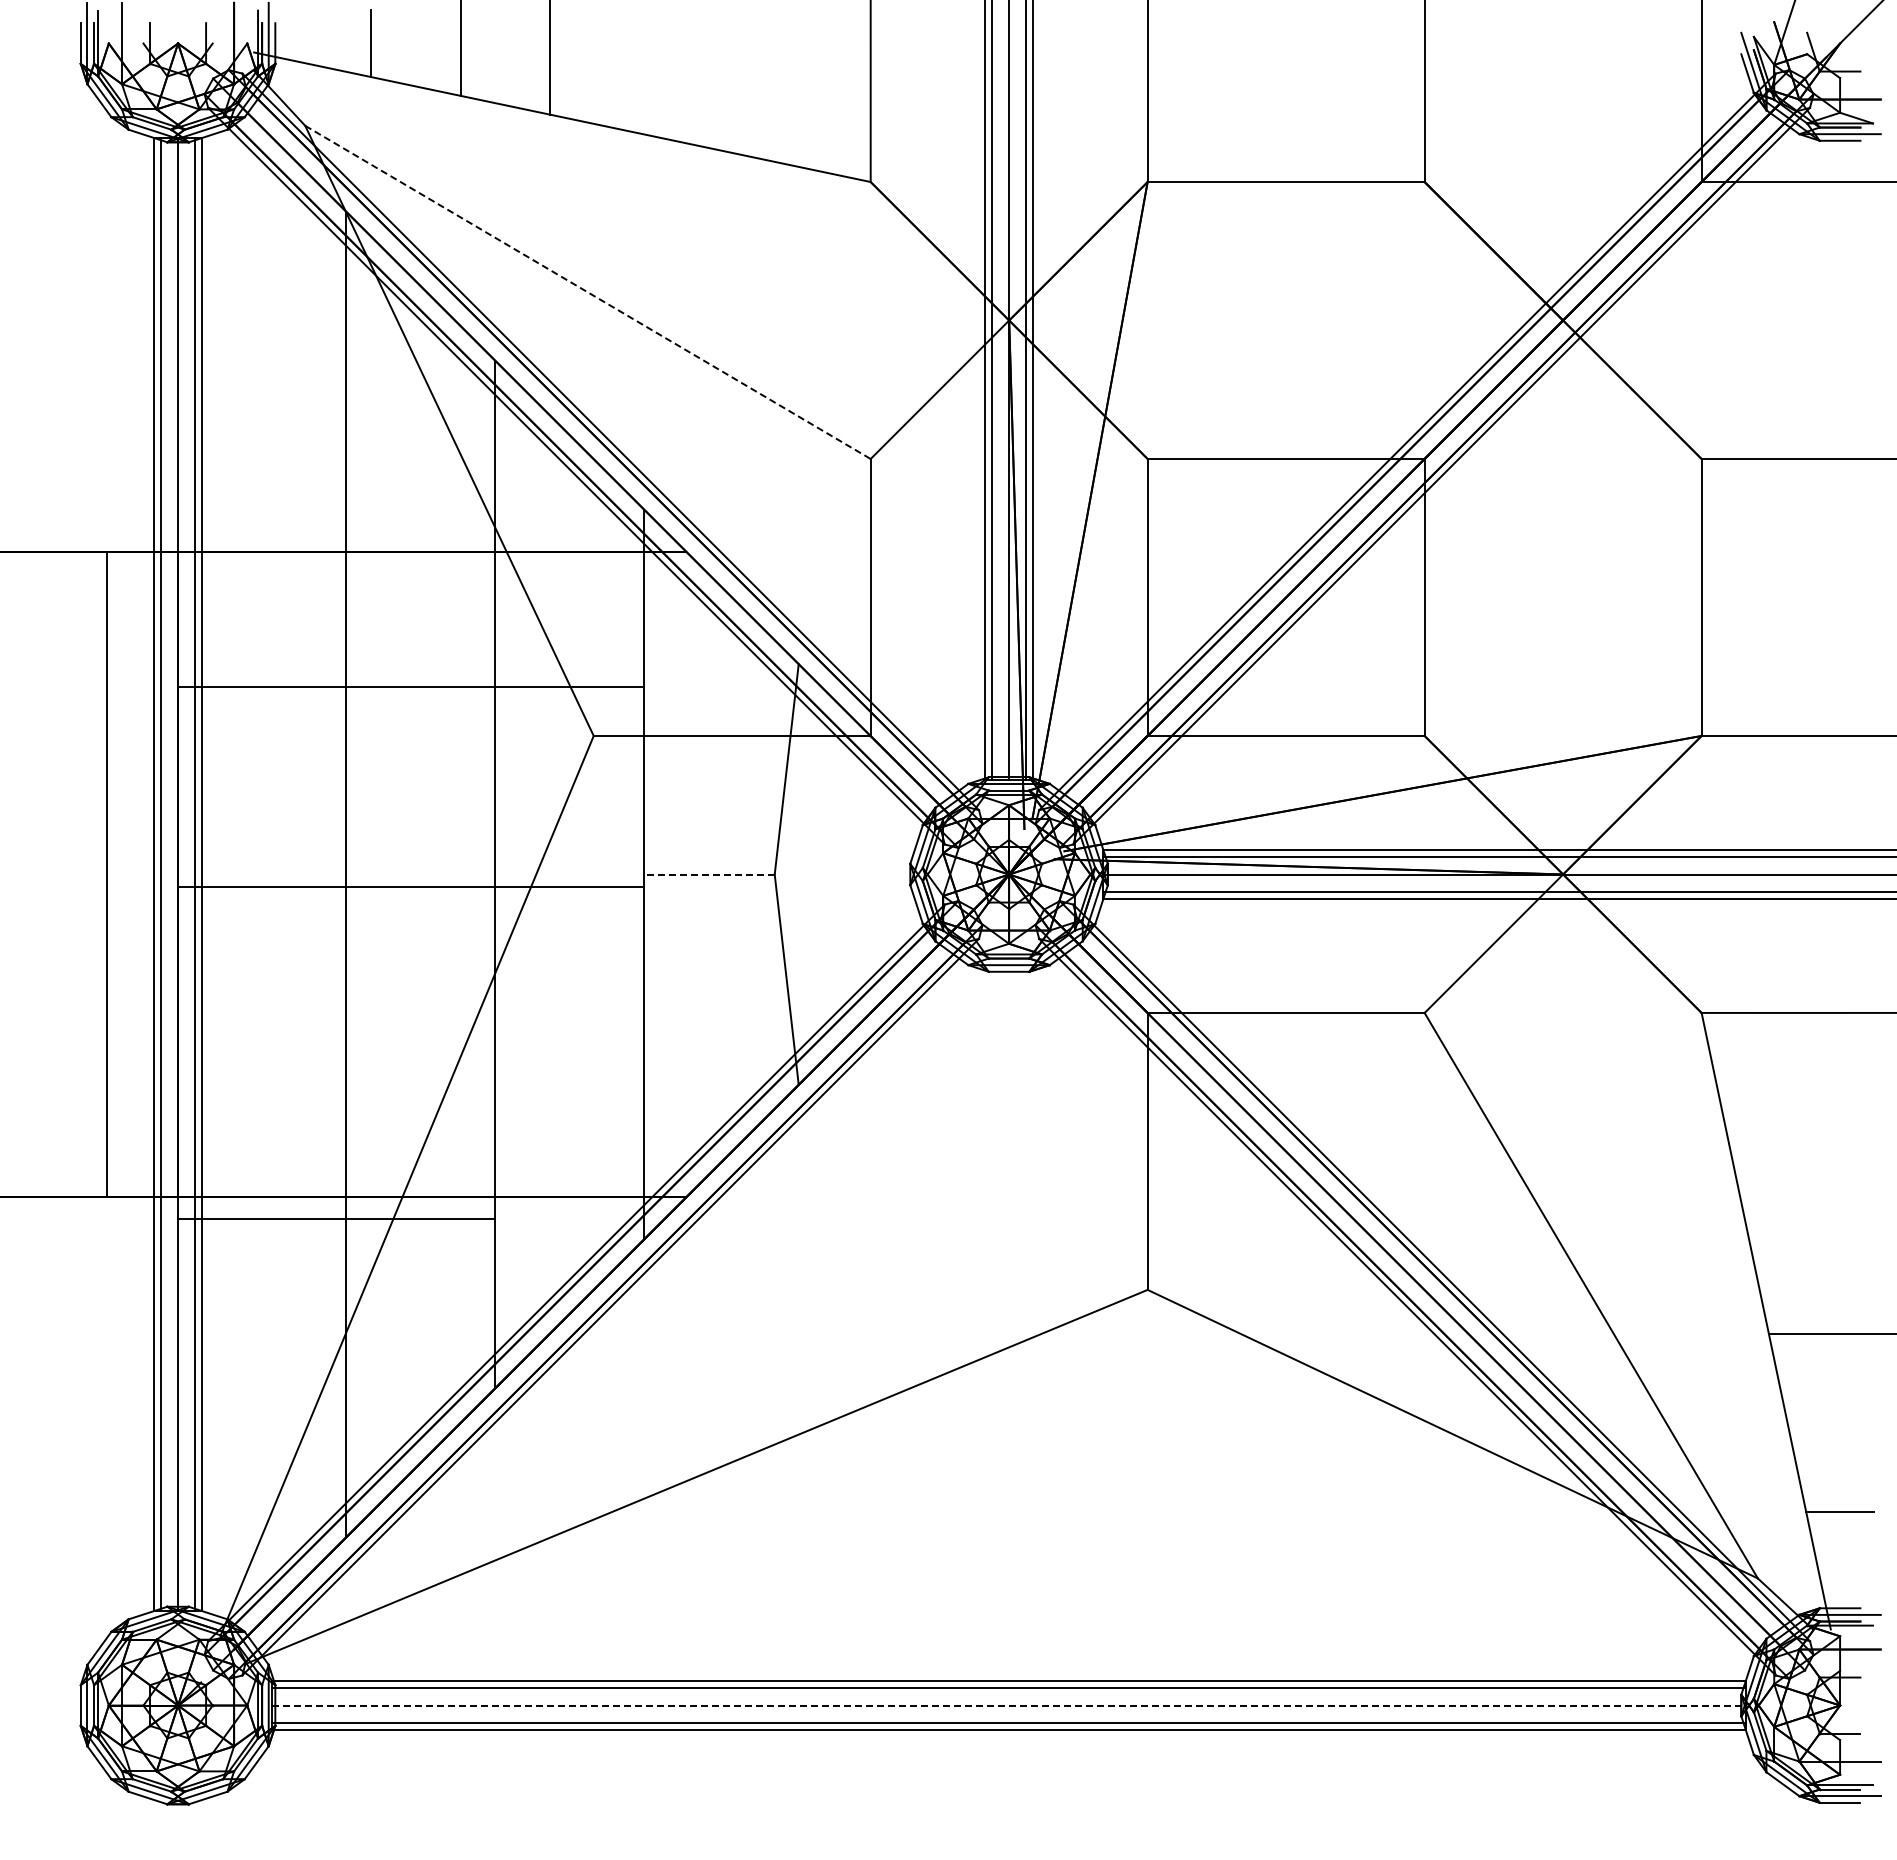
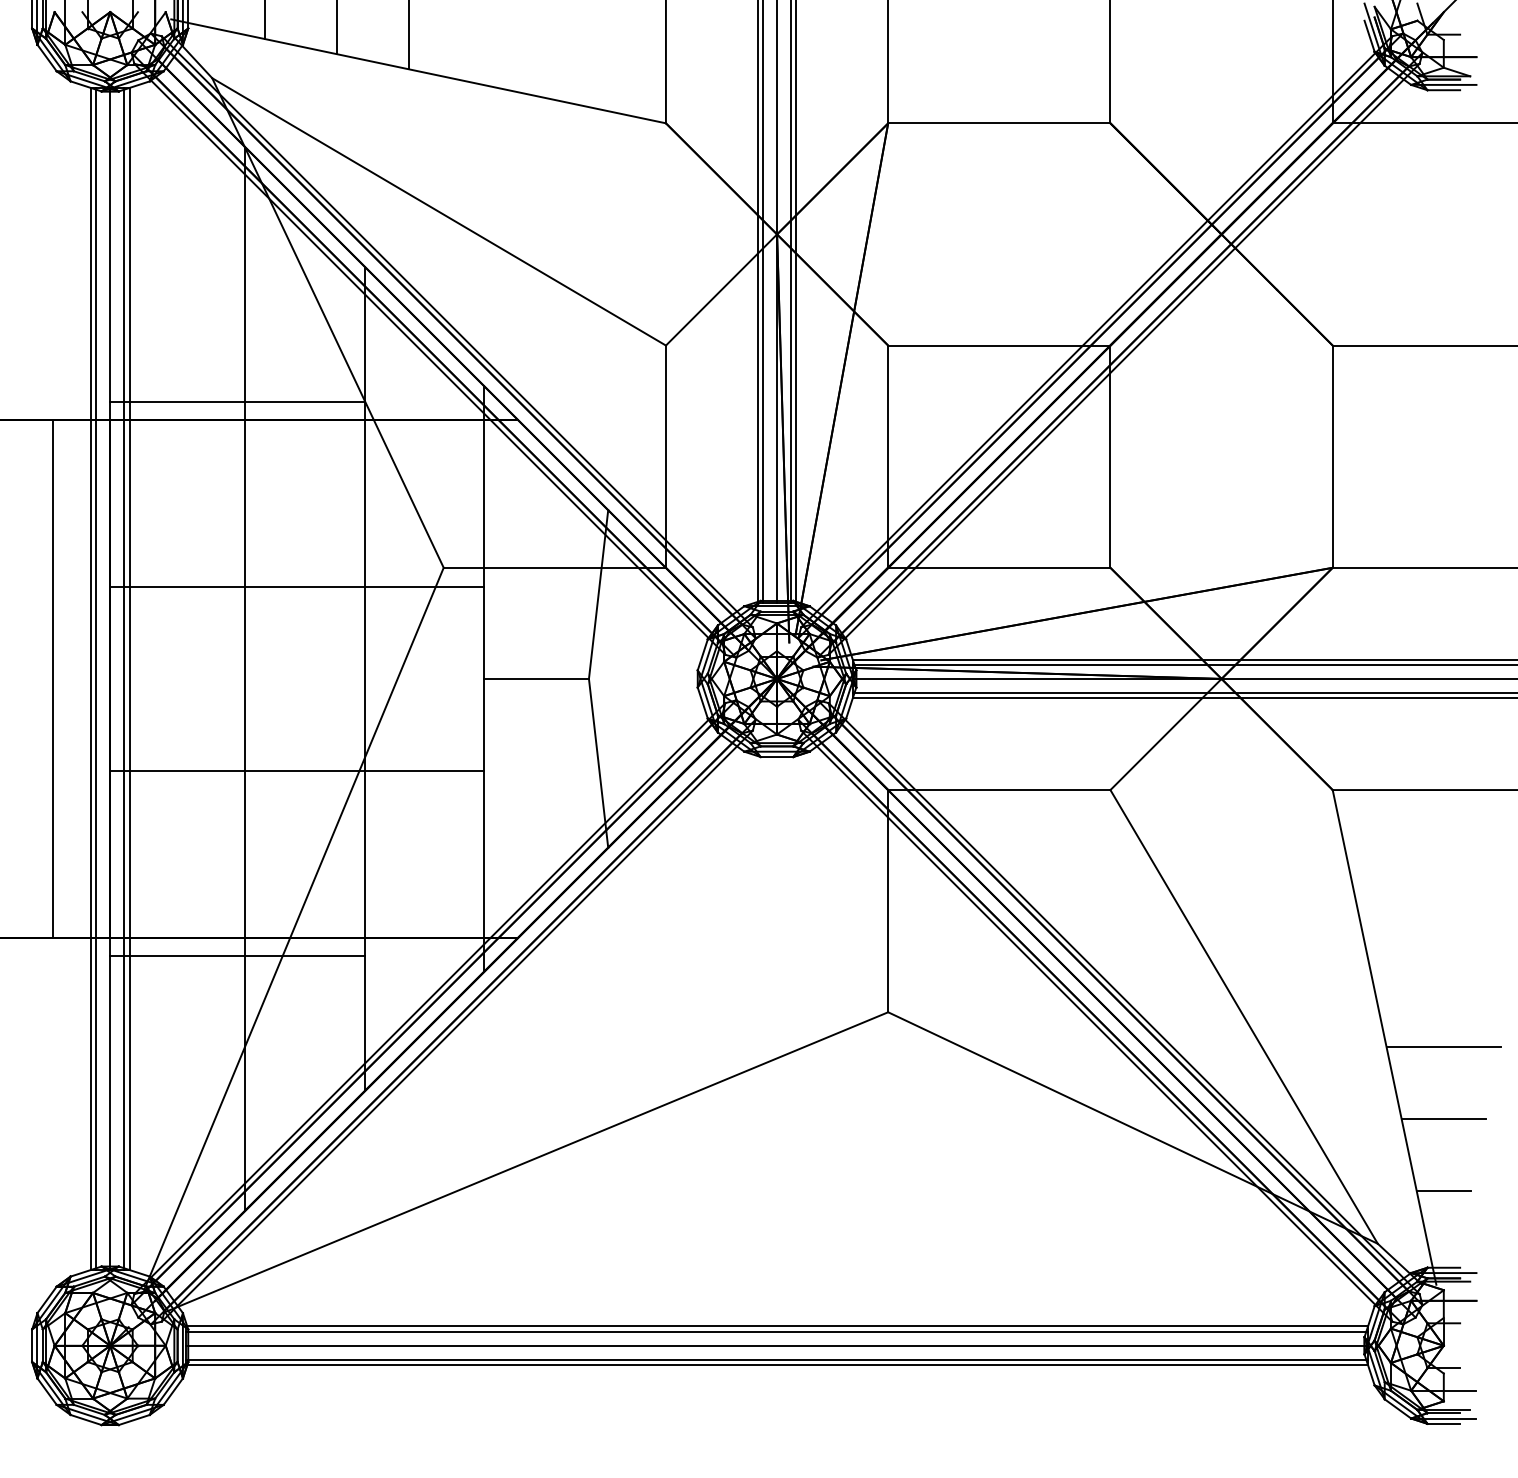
line: (588, 292) -> (439, 211), dashed -> solid
line: (336, 529) -> (237, 402), added
line: (411, 686) -> (297, 586), moved
line: (709, 874) -> (536, 678), dashed -> solid
line: (411, 886) -> (297, 771), moved
line: (1839, 1422) -> (1443, 1118), added
line: (1009, 1705) -> (777, 1345), dashed -> solid

